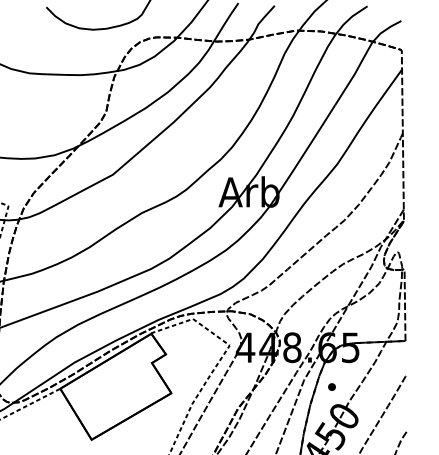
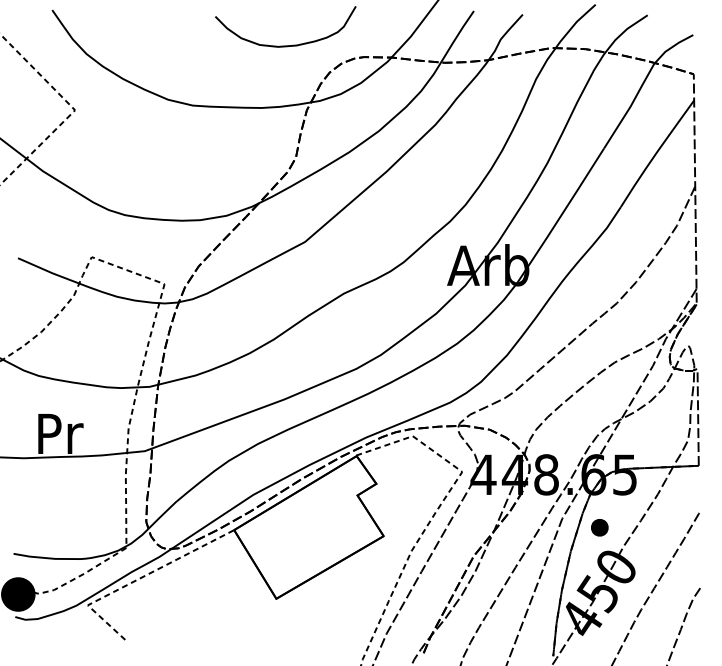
part: (331, 386) -> (599, 527), size x1.67

